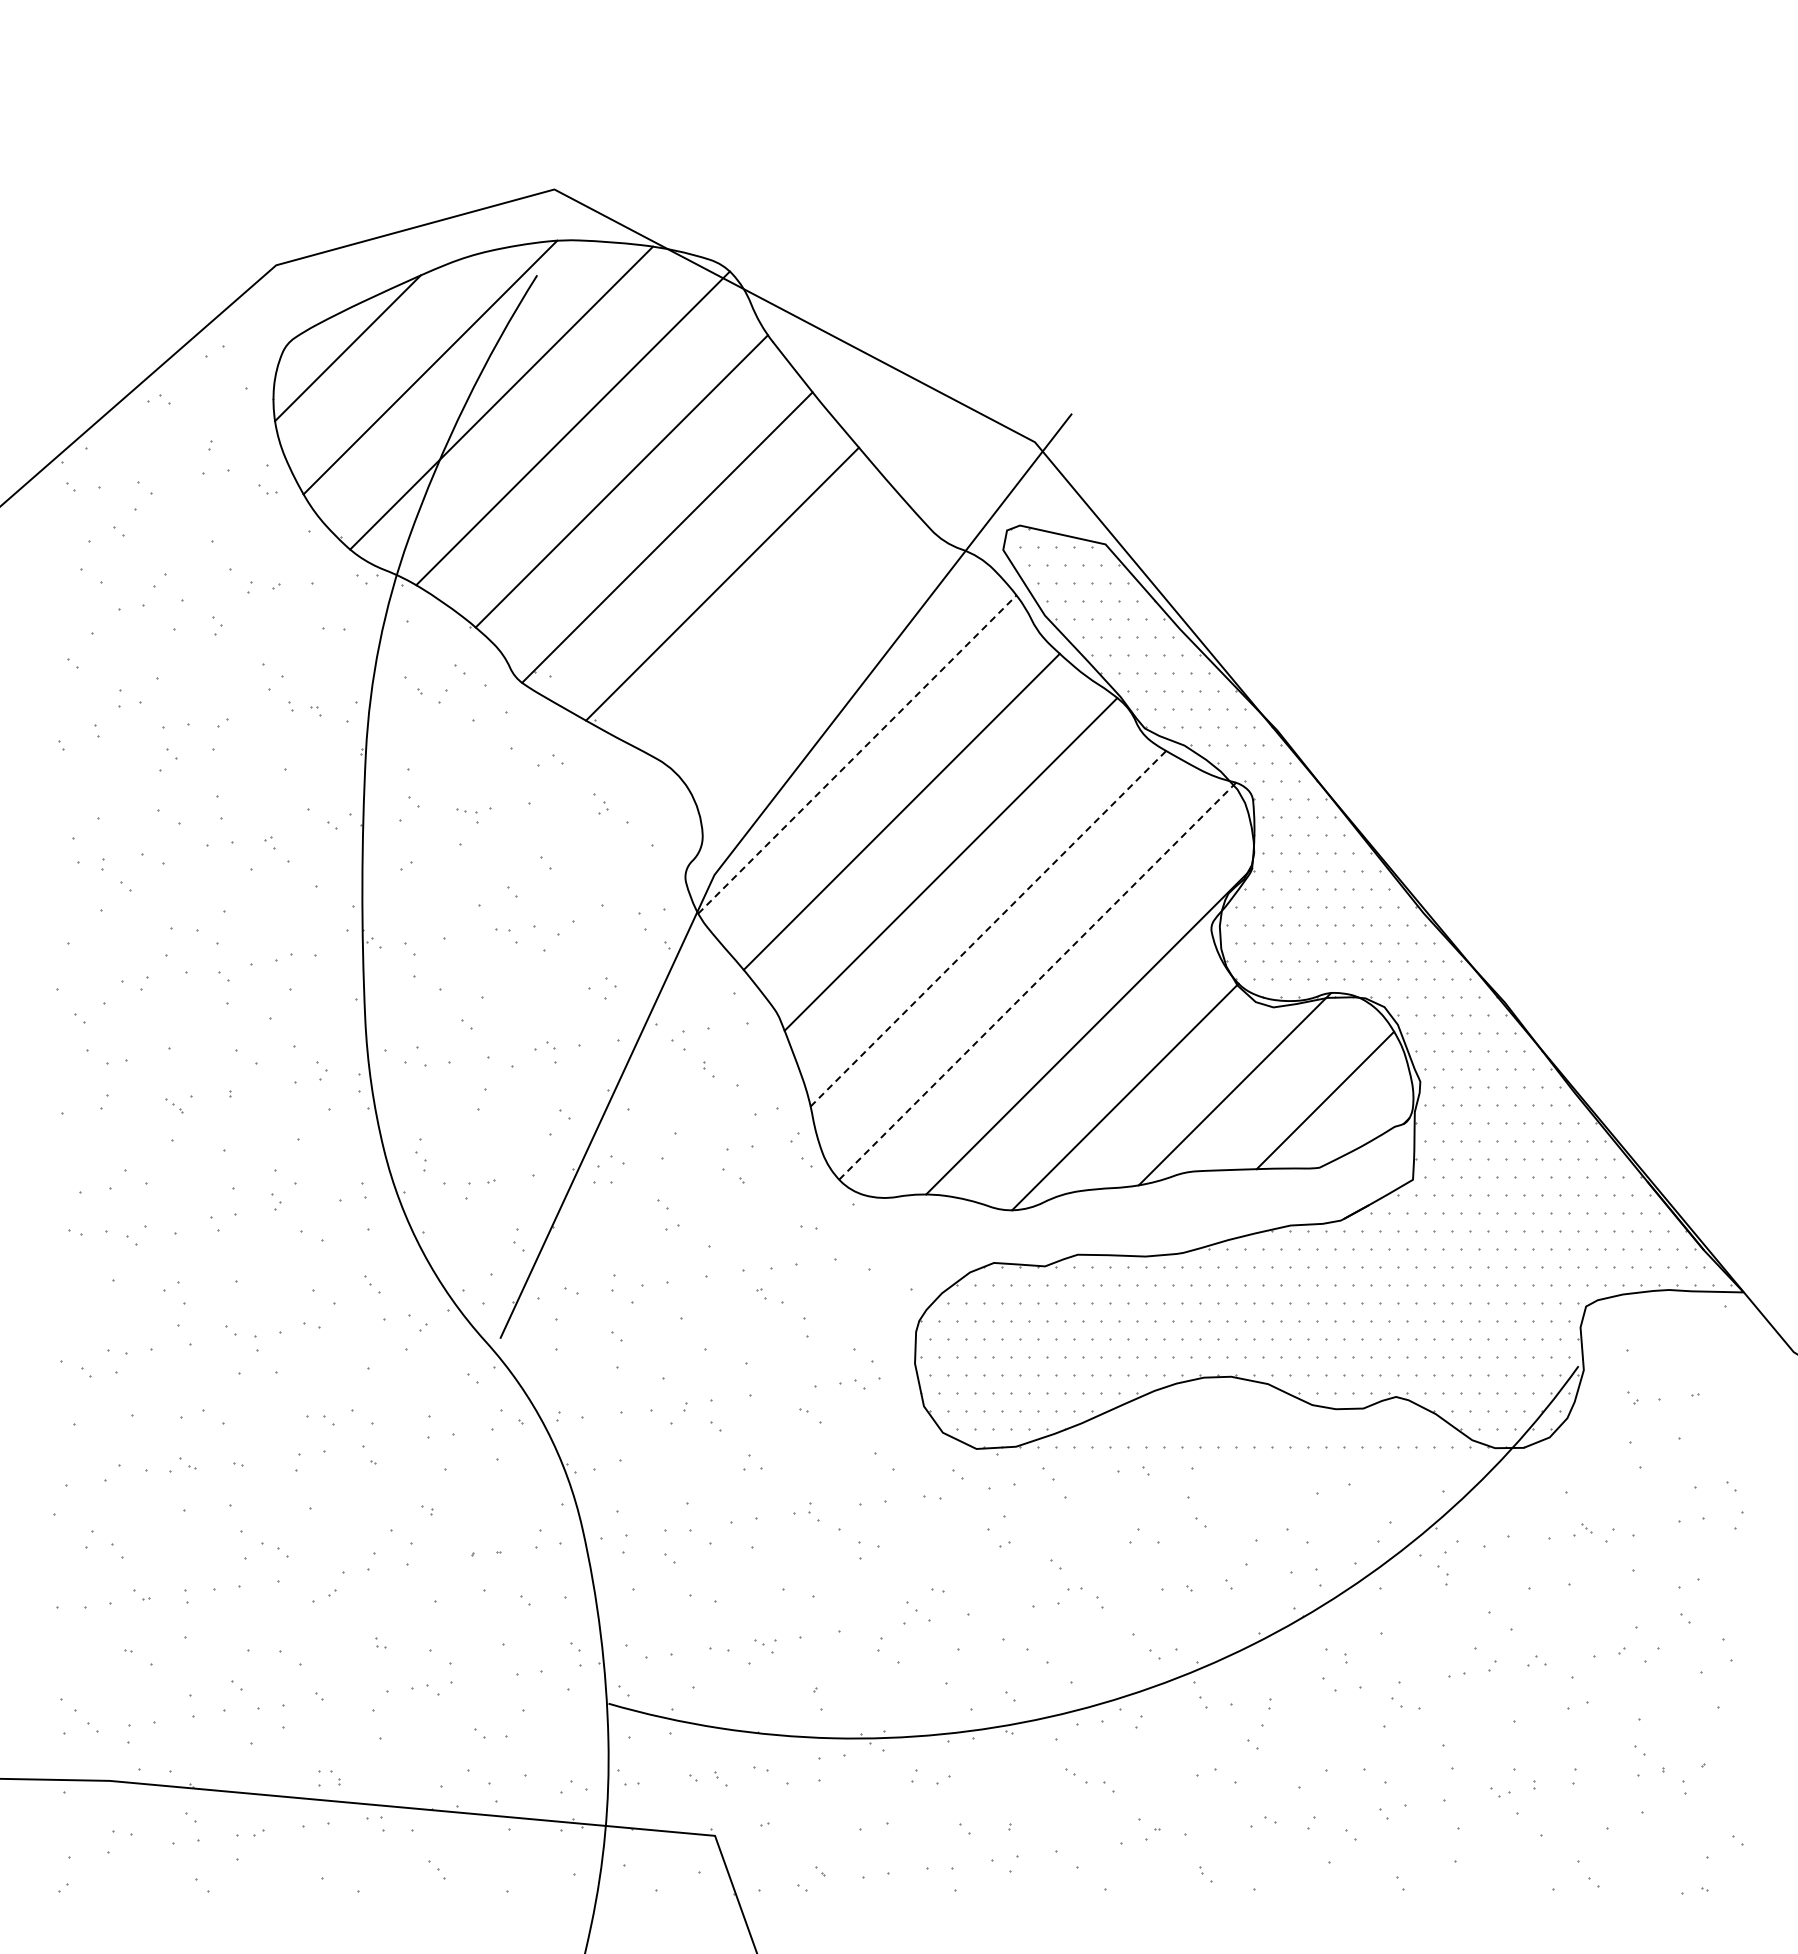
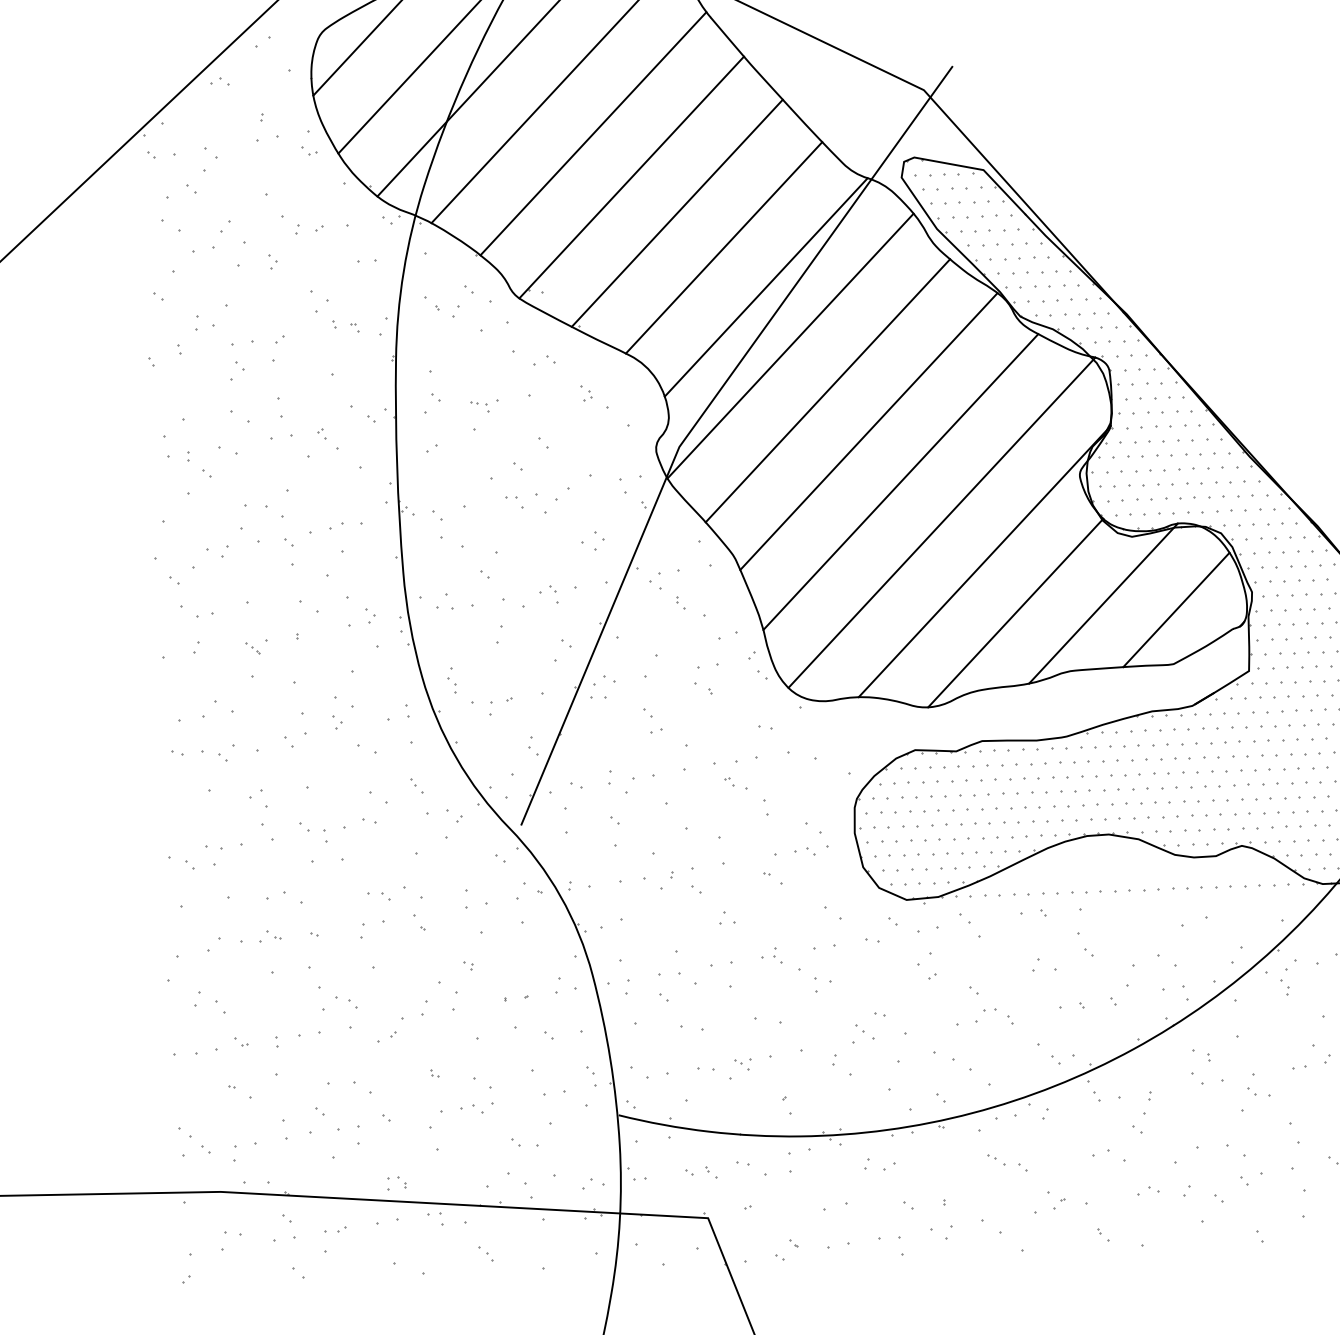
line: (779, 629) -> (724, 248), added
line: (829, 680) -> (766, 287), added
line: (857, 754) -> (790, 346), dashed -> solid
line: (988, 928) -> (900, 481), dashed -> solid
line: (1037, 981) -> (941, 522), dashed -> solid

